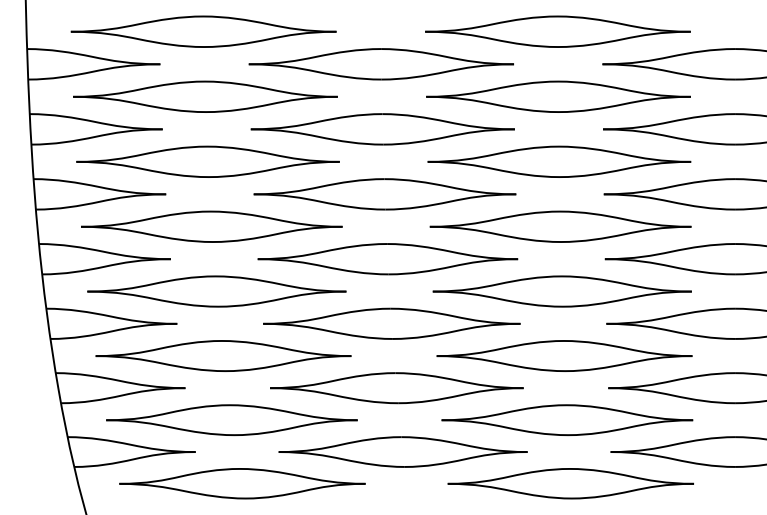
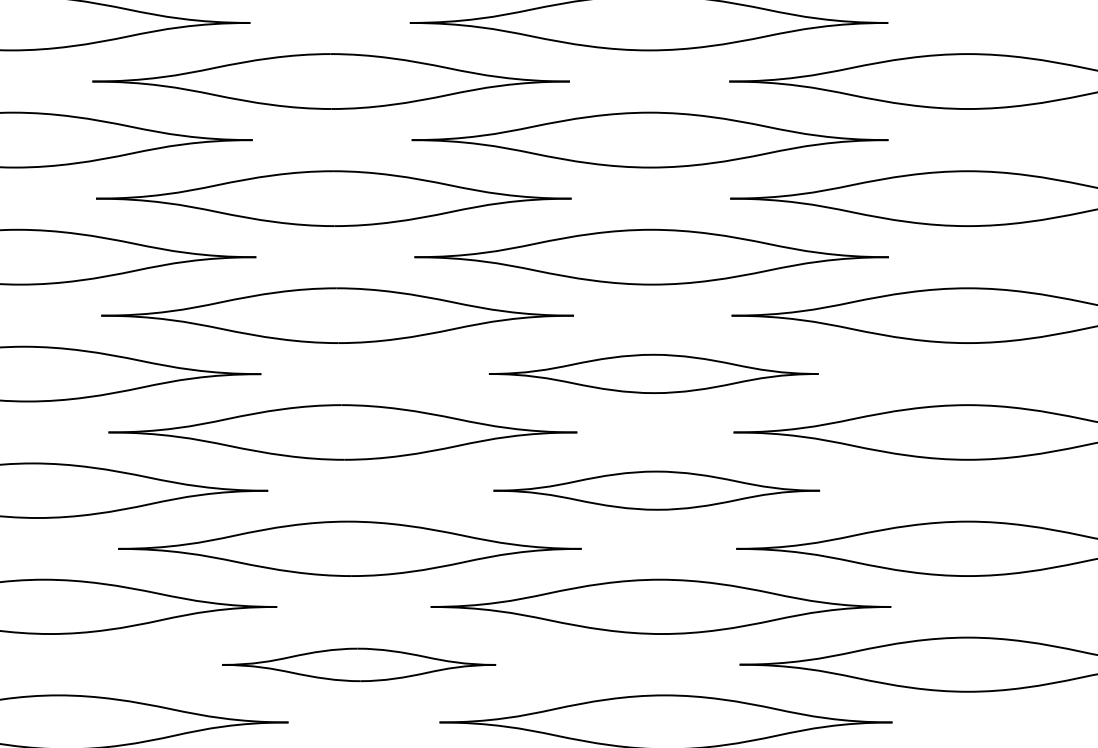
part: (560, 226) -> (653, 373), size x0.7
part: (561, 291) -> (655, 490), size x0.7
part: (396, 388) -> (358, 665), size x0.6

